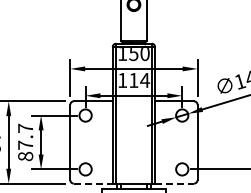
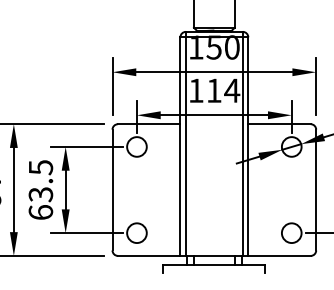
text: (25, 142) -> (40, 190), 87.7 -> 63.5
line: (93, 183) -> (149, 255), dashed -> solid
line: (175, 183) -> (280, 255), dashed -> solid

